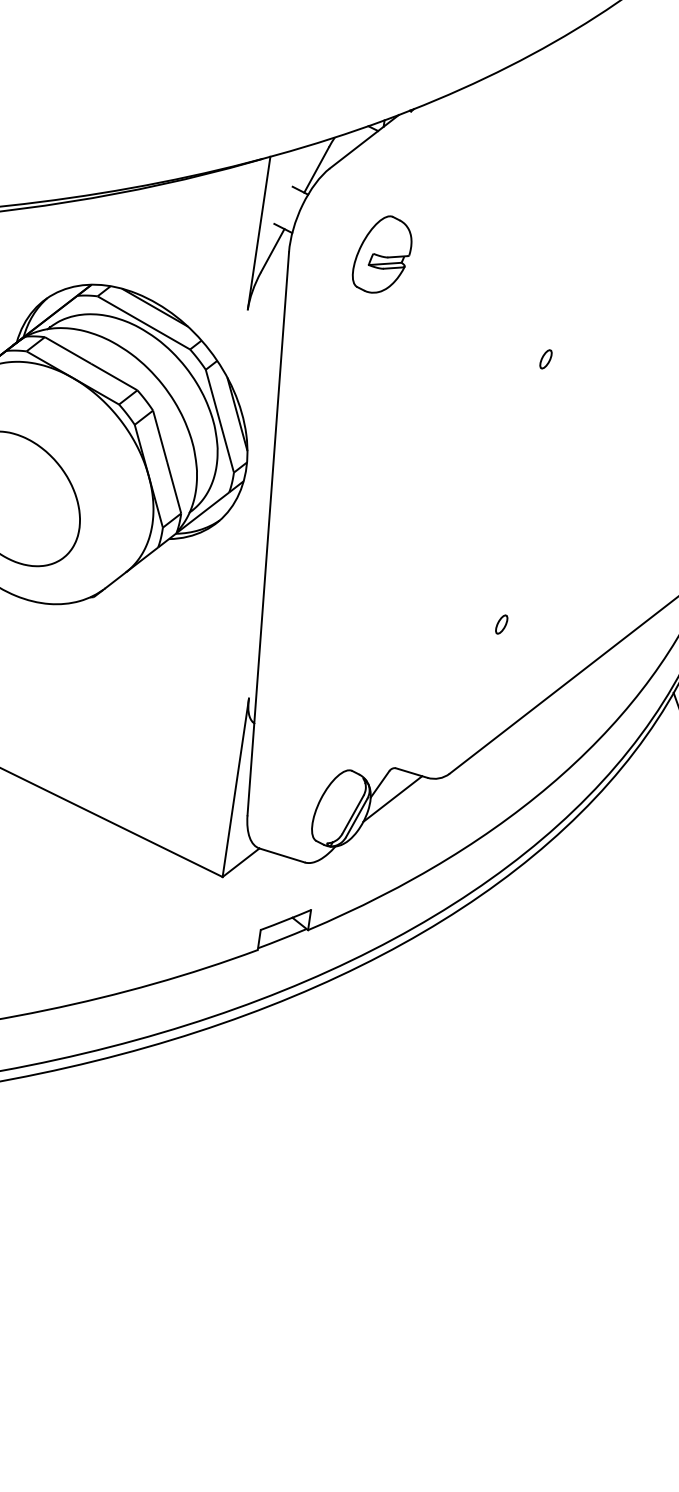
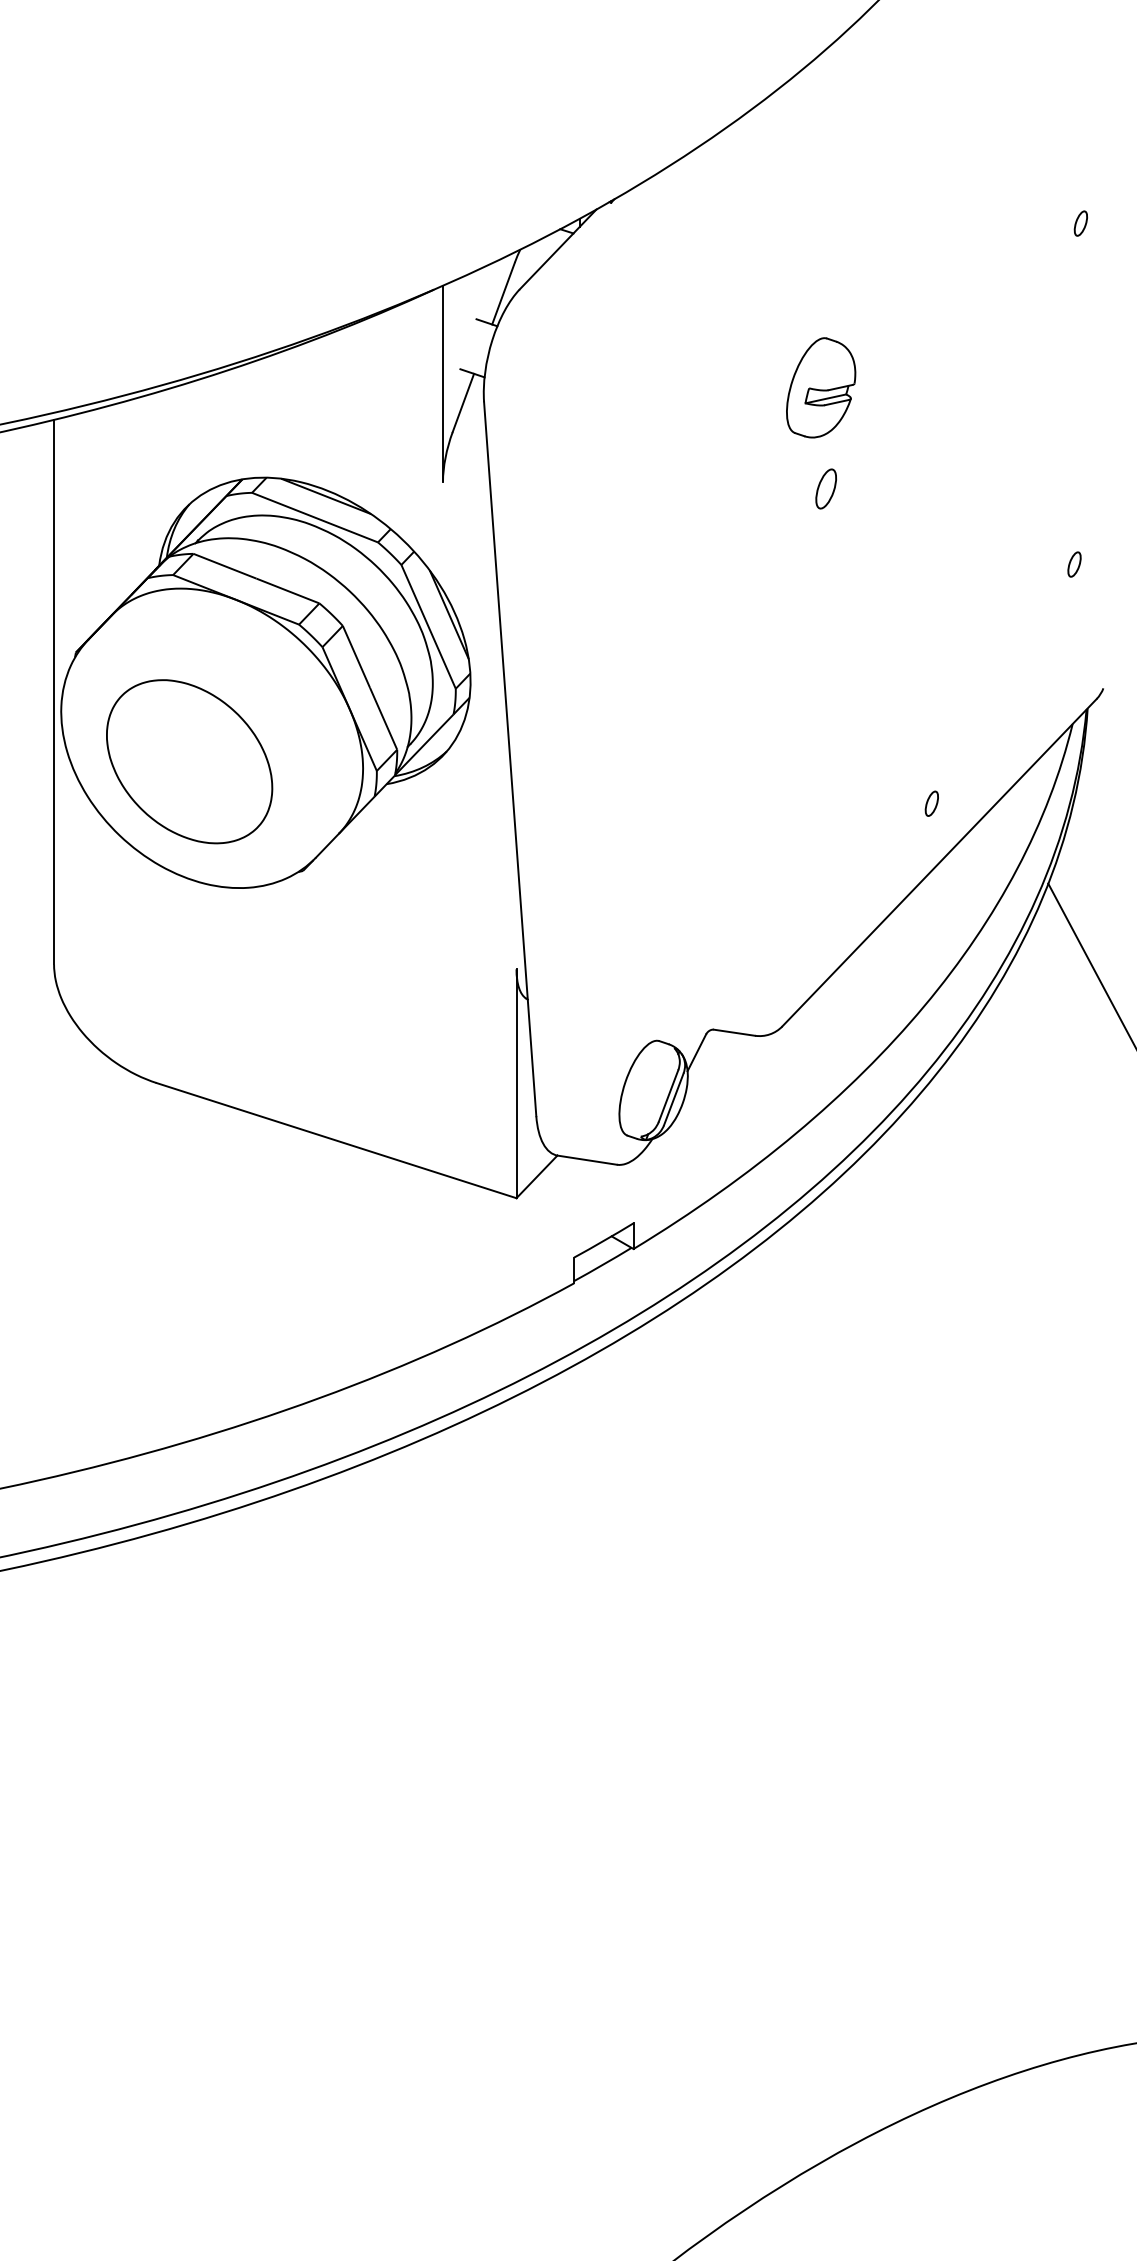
part: (383, 254) -> (821, 387), moved
part: (546, 359) -> (826, 488), size x1.6
part: (501, 624) -> (931, 803), moved
line: (392, 798) -> (715, 1068), removed

